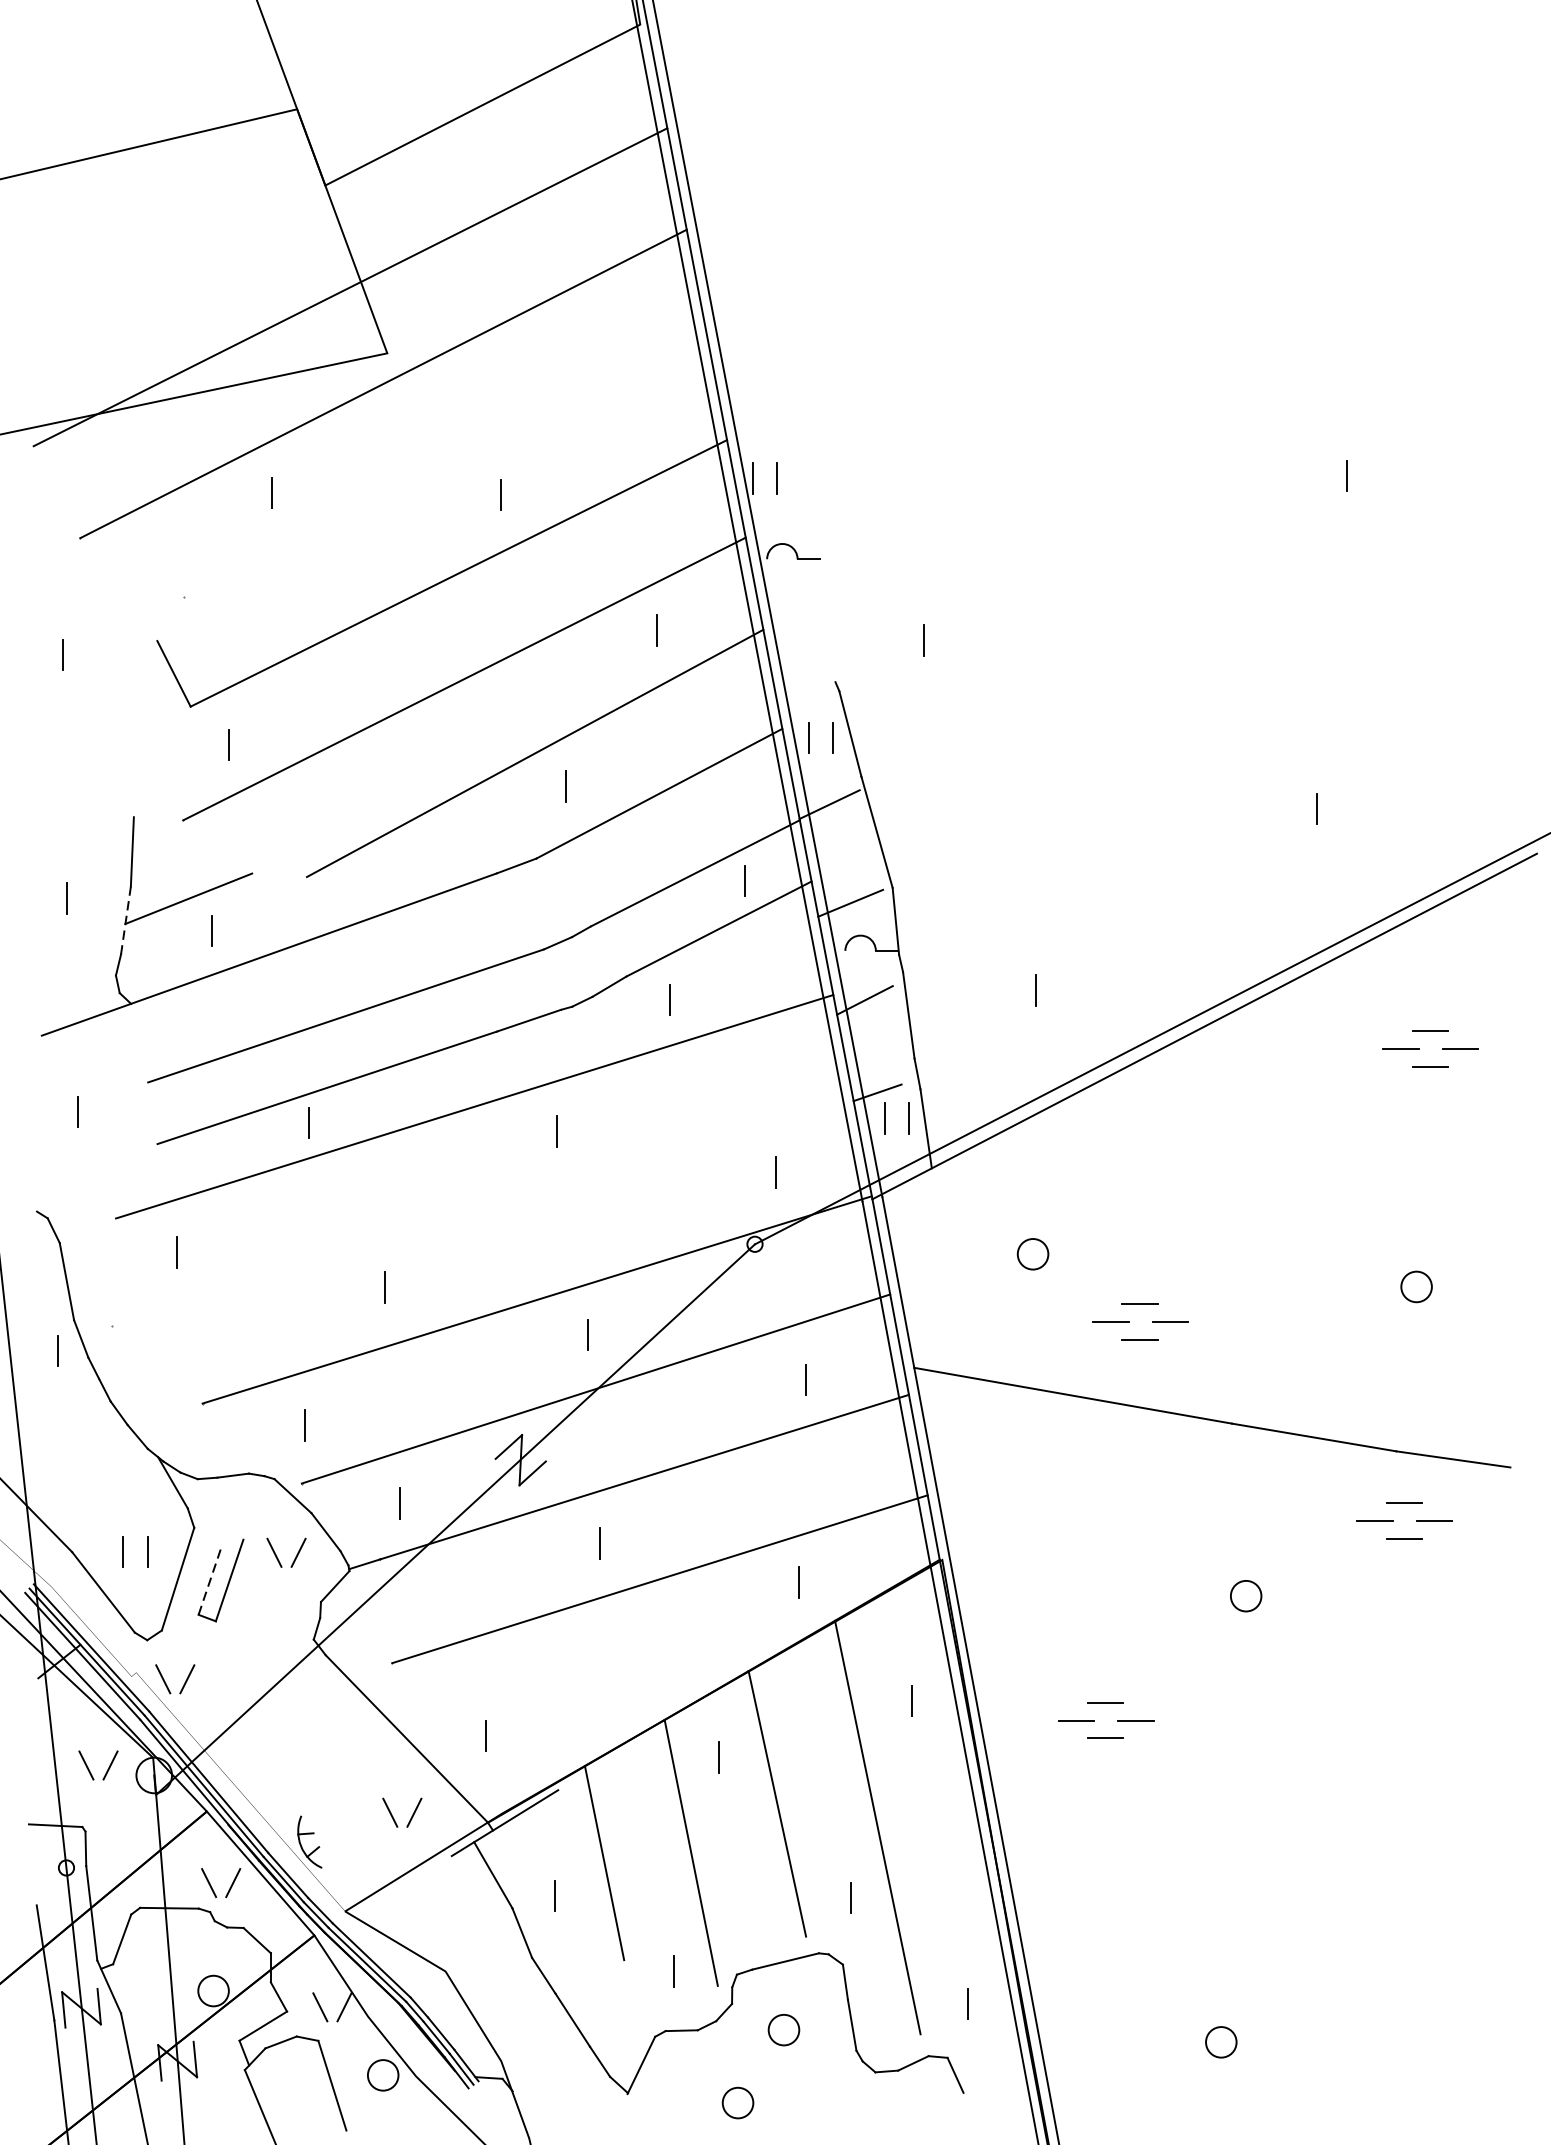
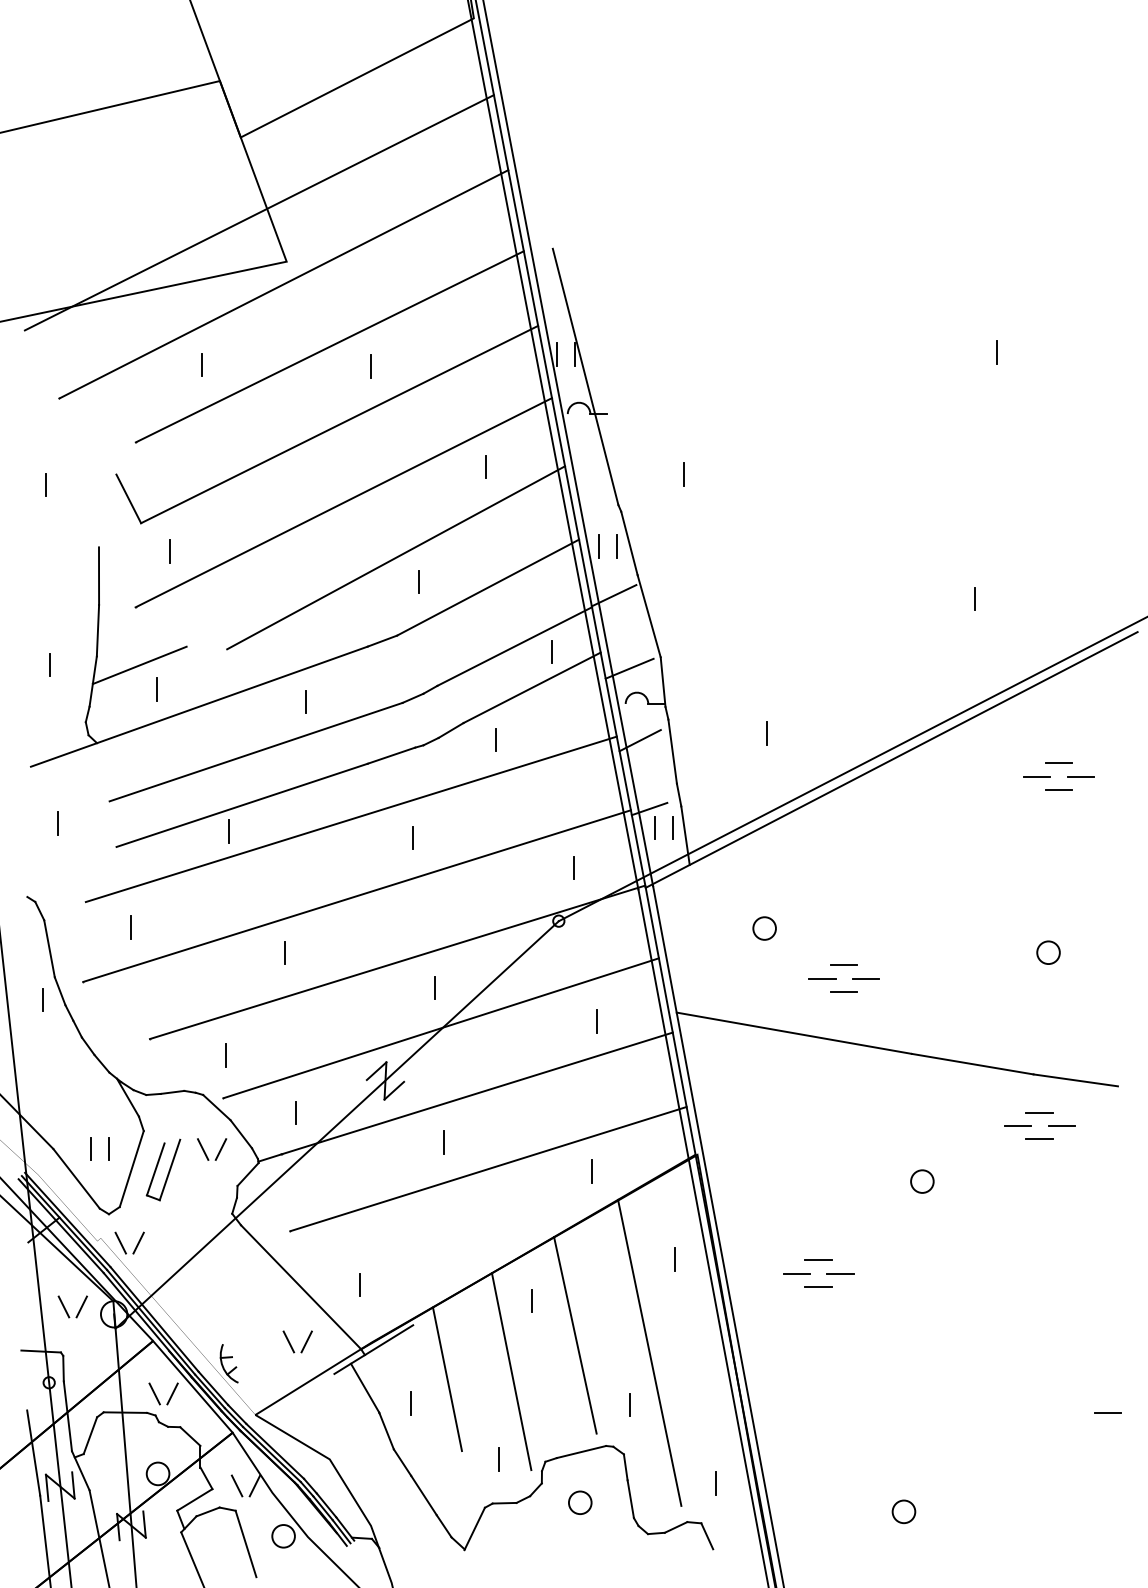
line: (445, 467) -> (329, 346), added
line: (791, 508) -> (585, 376), added
line: (134, 778) -> (99, 576), added
line: (126, 920) -> (93, 681), dashed -> solid
line: (412, 947) -> (305, 701), added
line: (481, 1209) -> (356, 895), added
line: (210, 1578) -> (155, 1168), dashed -> solid
line: (1497, 1909) -> (1108, 1413), added
circle: (738, 2102) -> (546, 1556), removed

